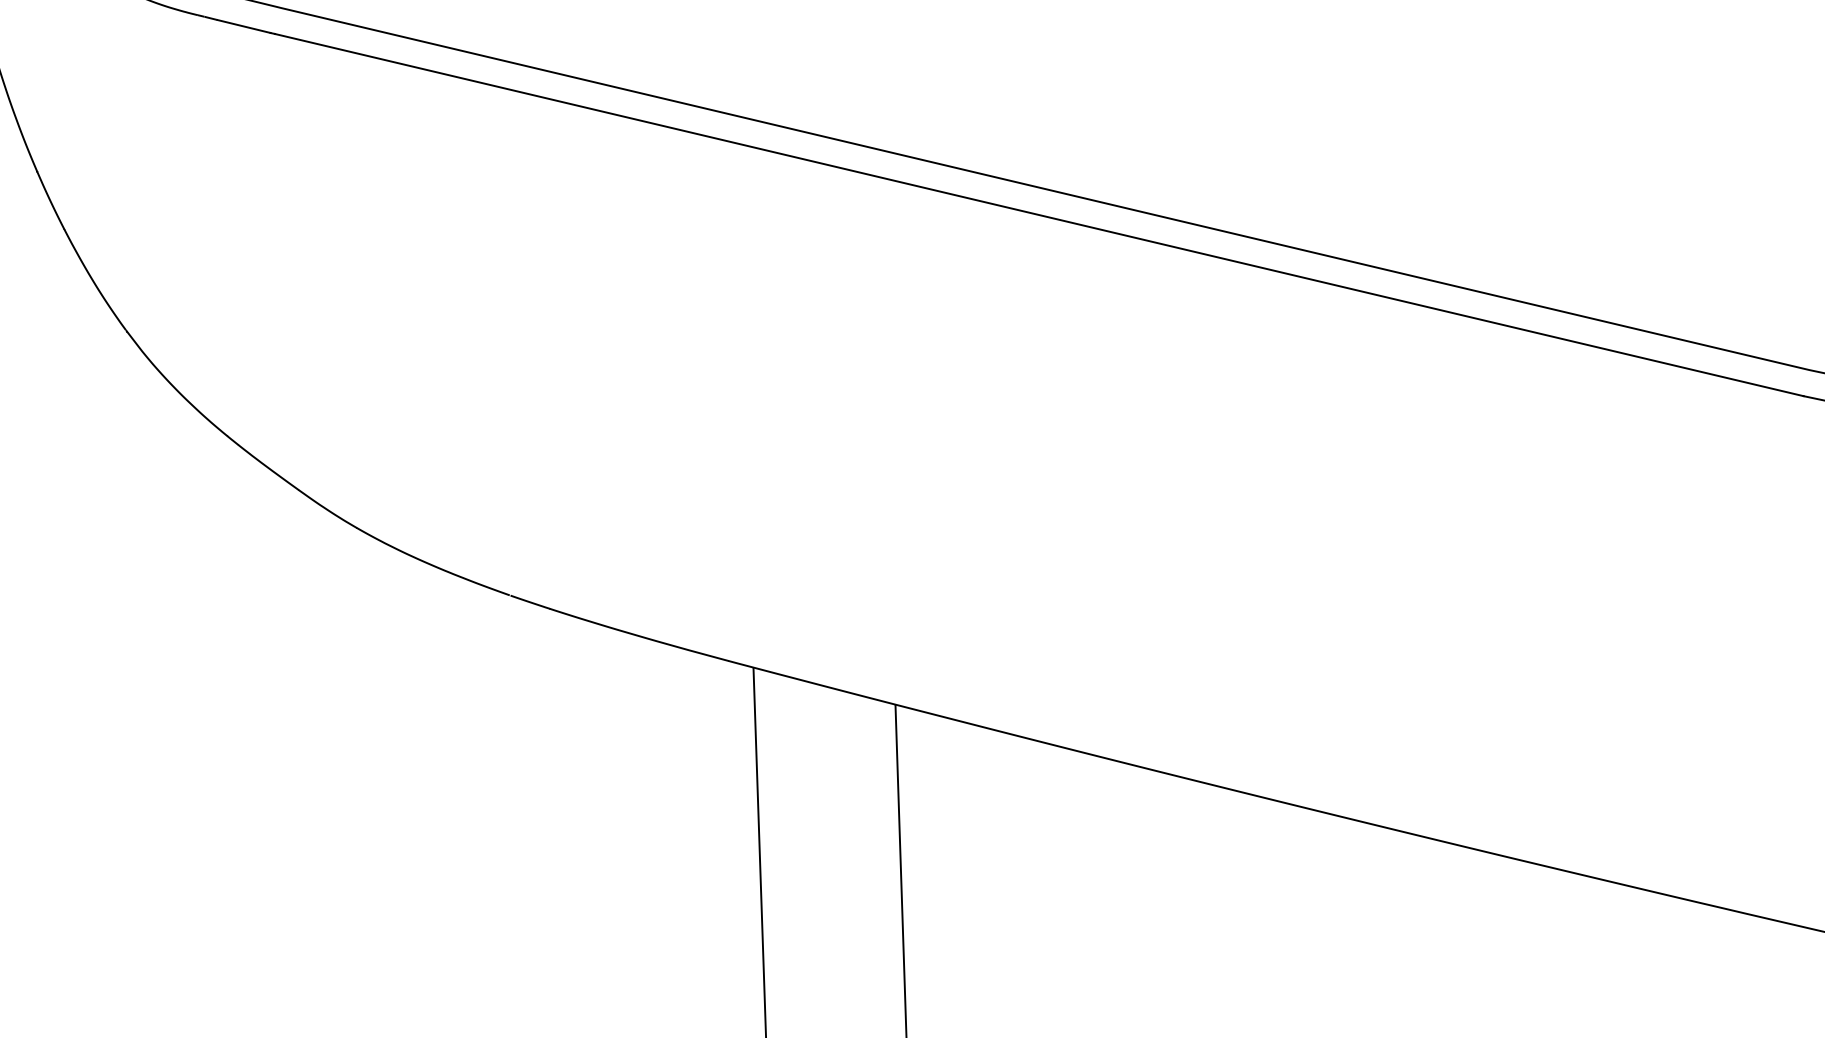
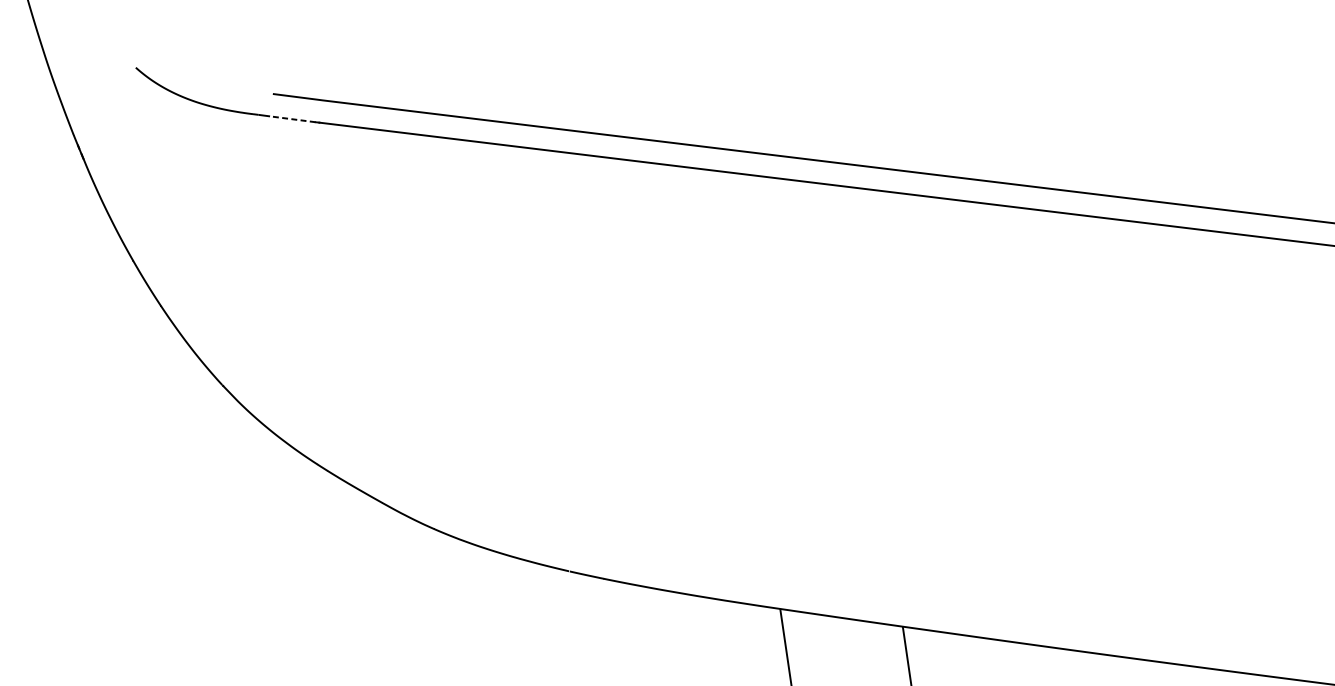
line: (243, 26) -> (292, 119), solid -> dashed

